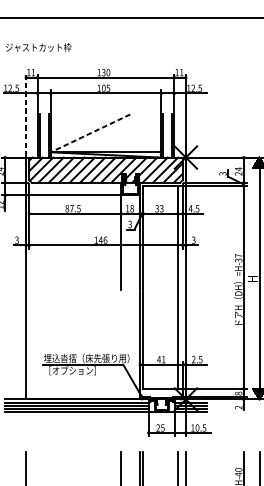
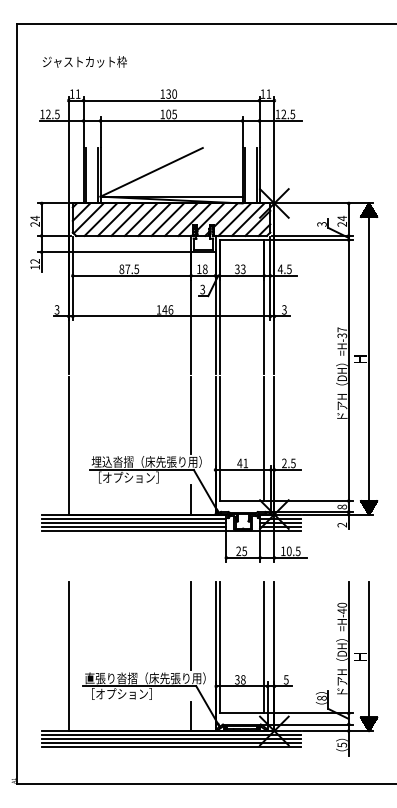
line: (25, 115) -> (68, 149), dashed -> solid
line: (90, 133) -> (151, 172), dashed -> solid
line: (121, 321) -> (191, 414), added
line: (121, 387) -> (191, 499), added

